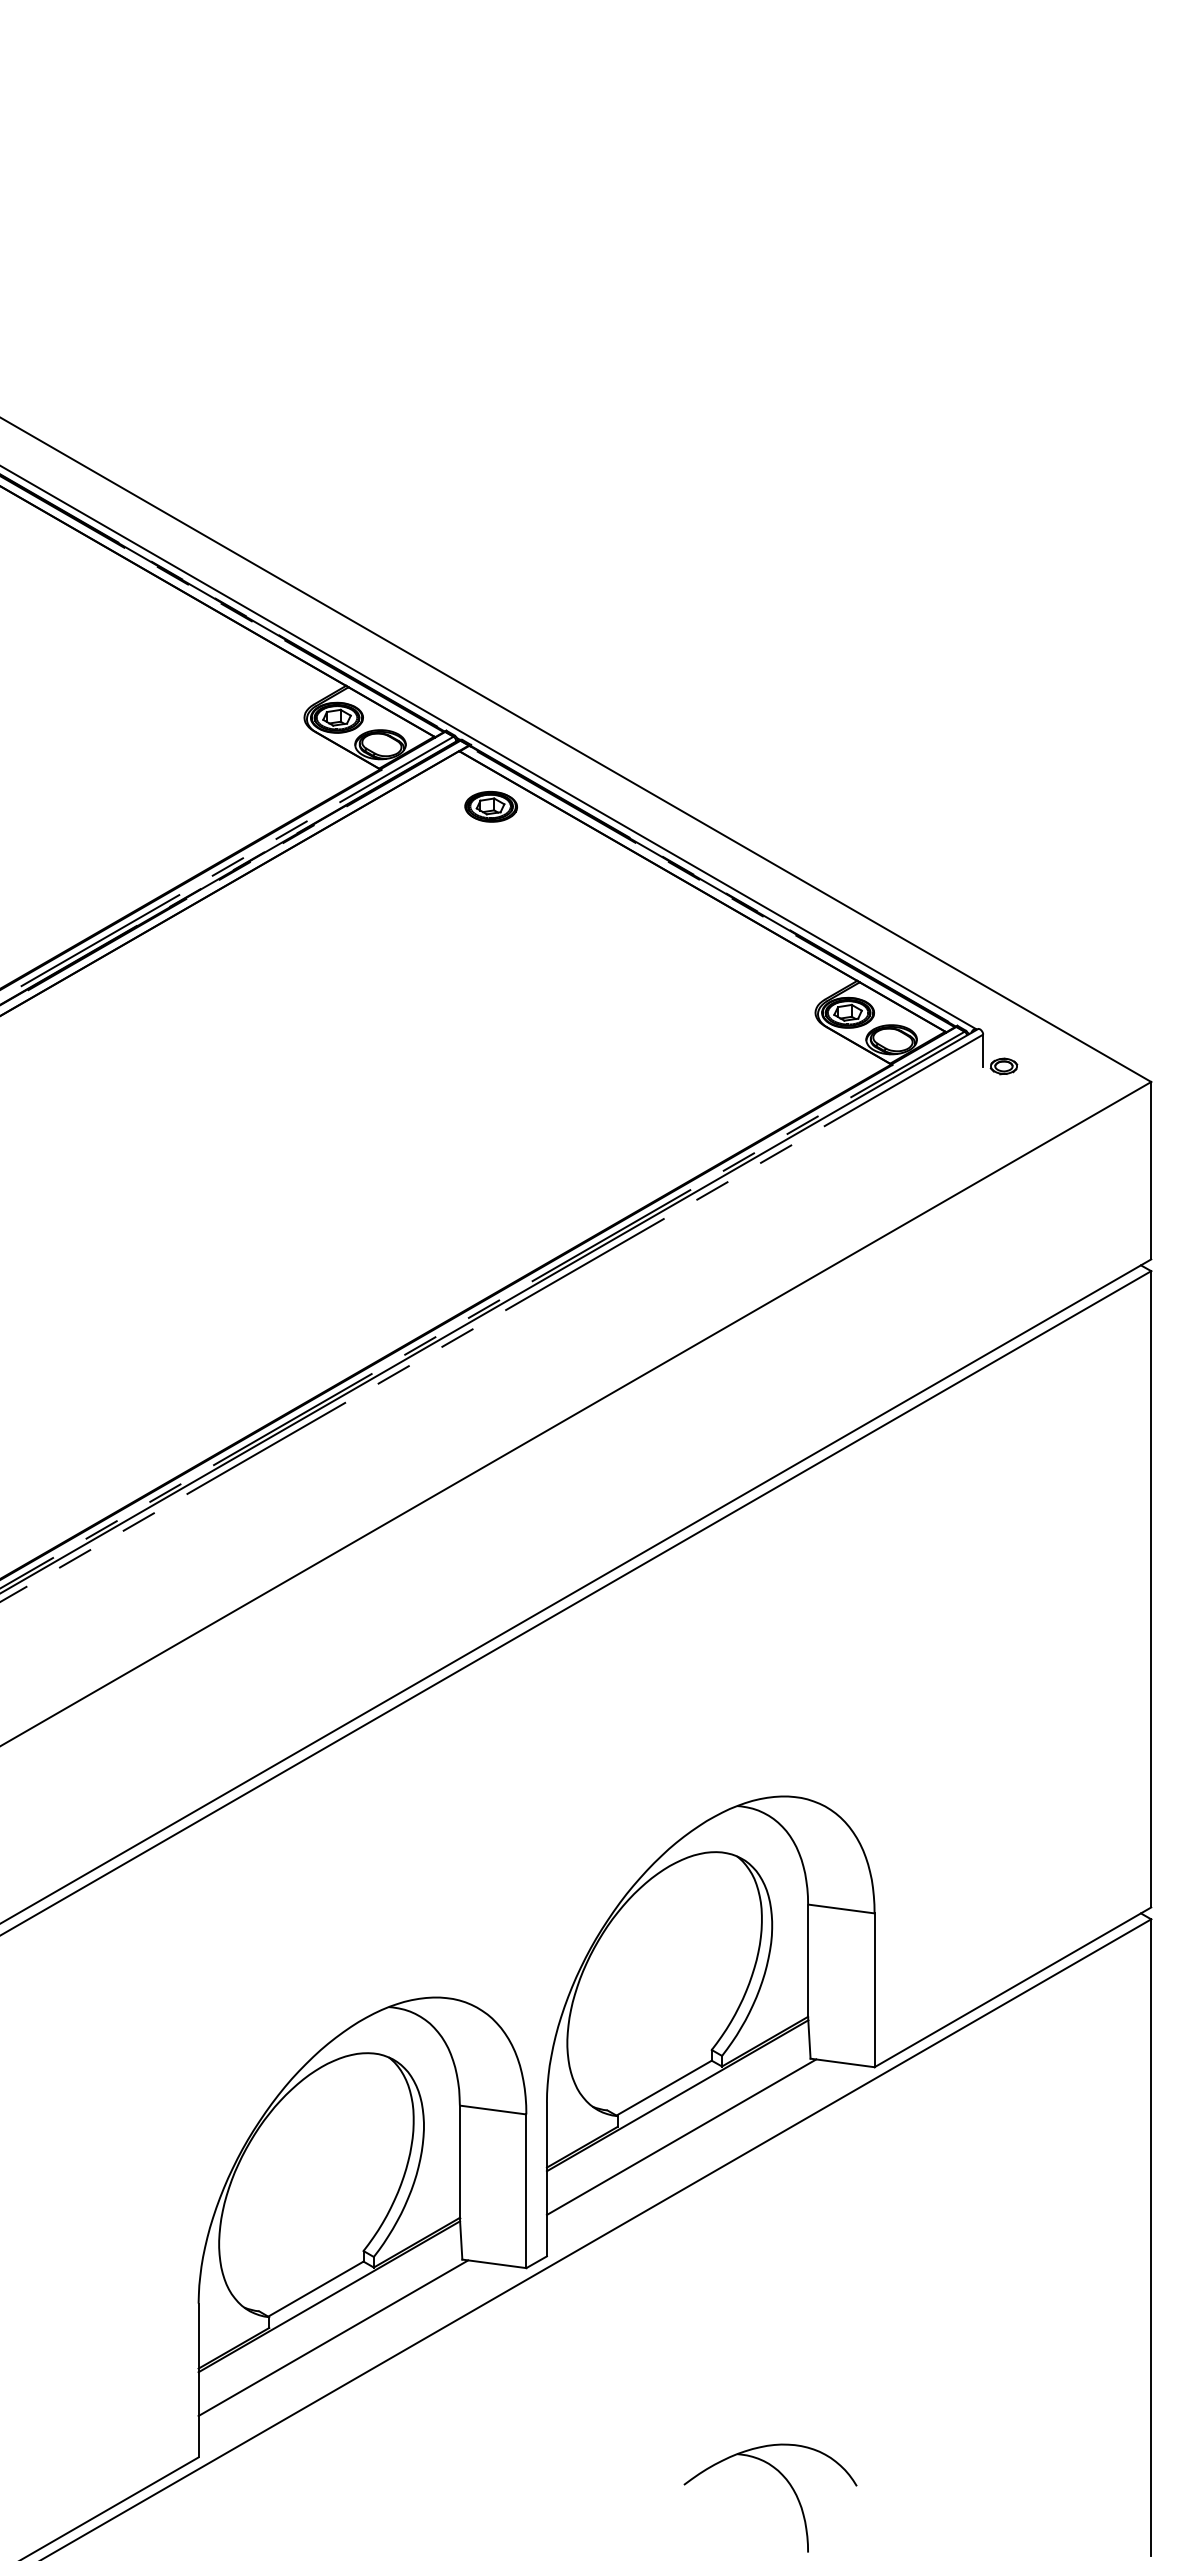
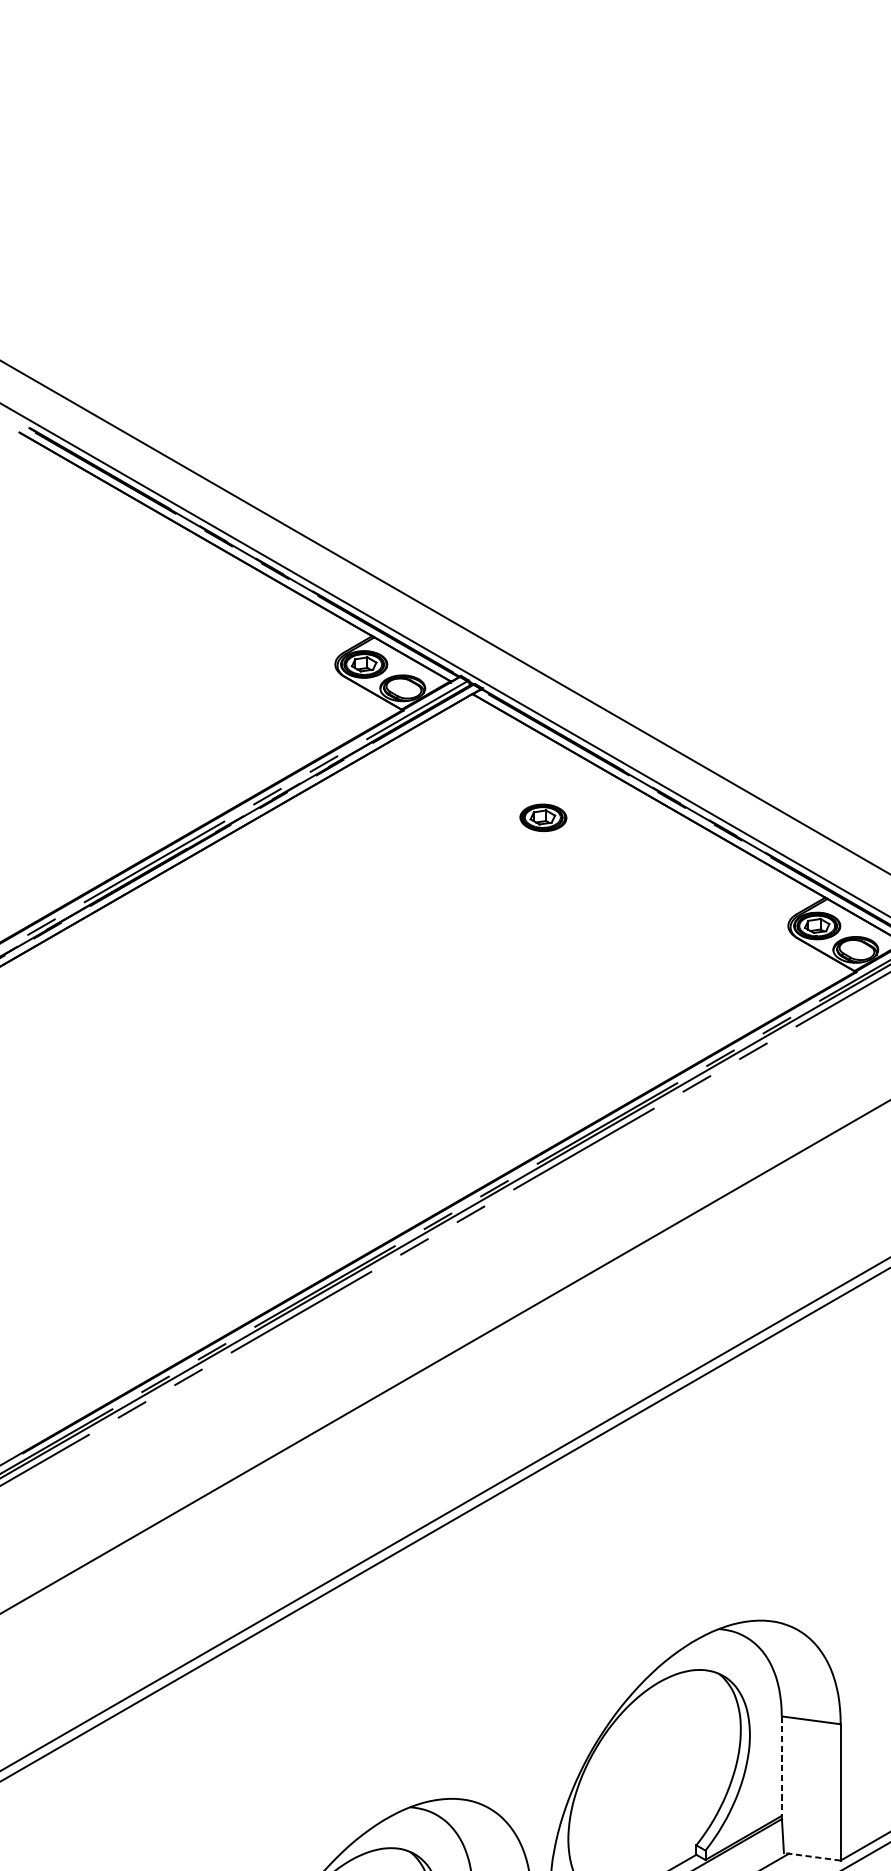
part: (490, 806) -> (542, 817), moved
line: (808, 1961) -> (782, 1766), solid -> dashed
line: (842, 2062) -> (812, 1856), solid -> dashed

